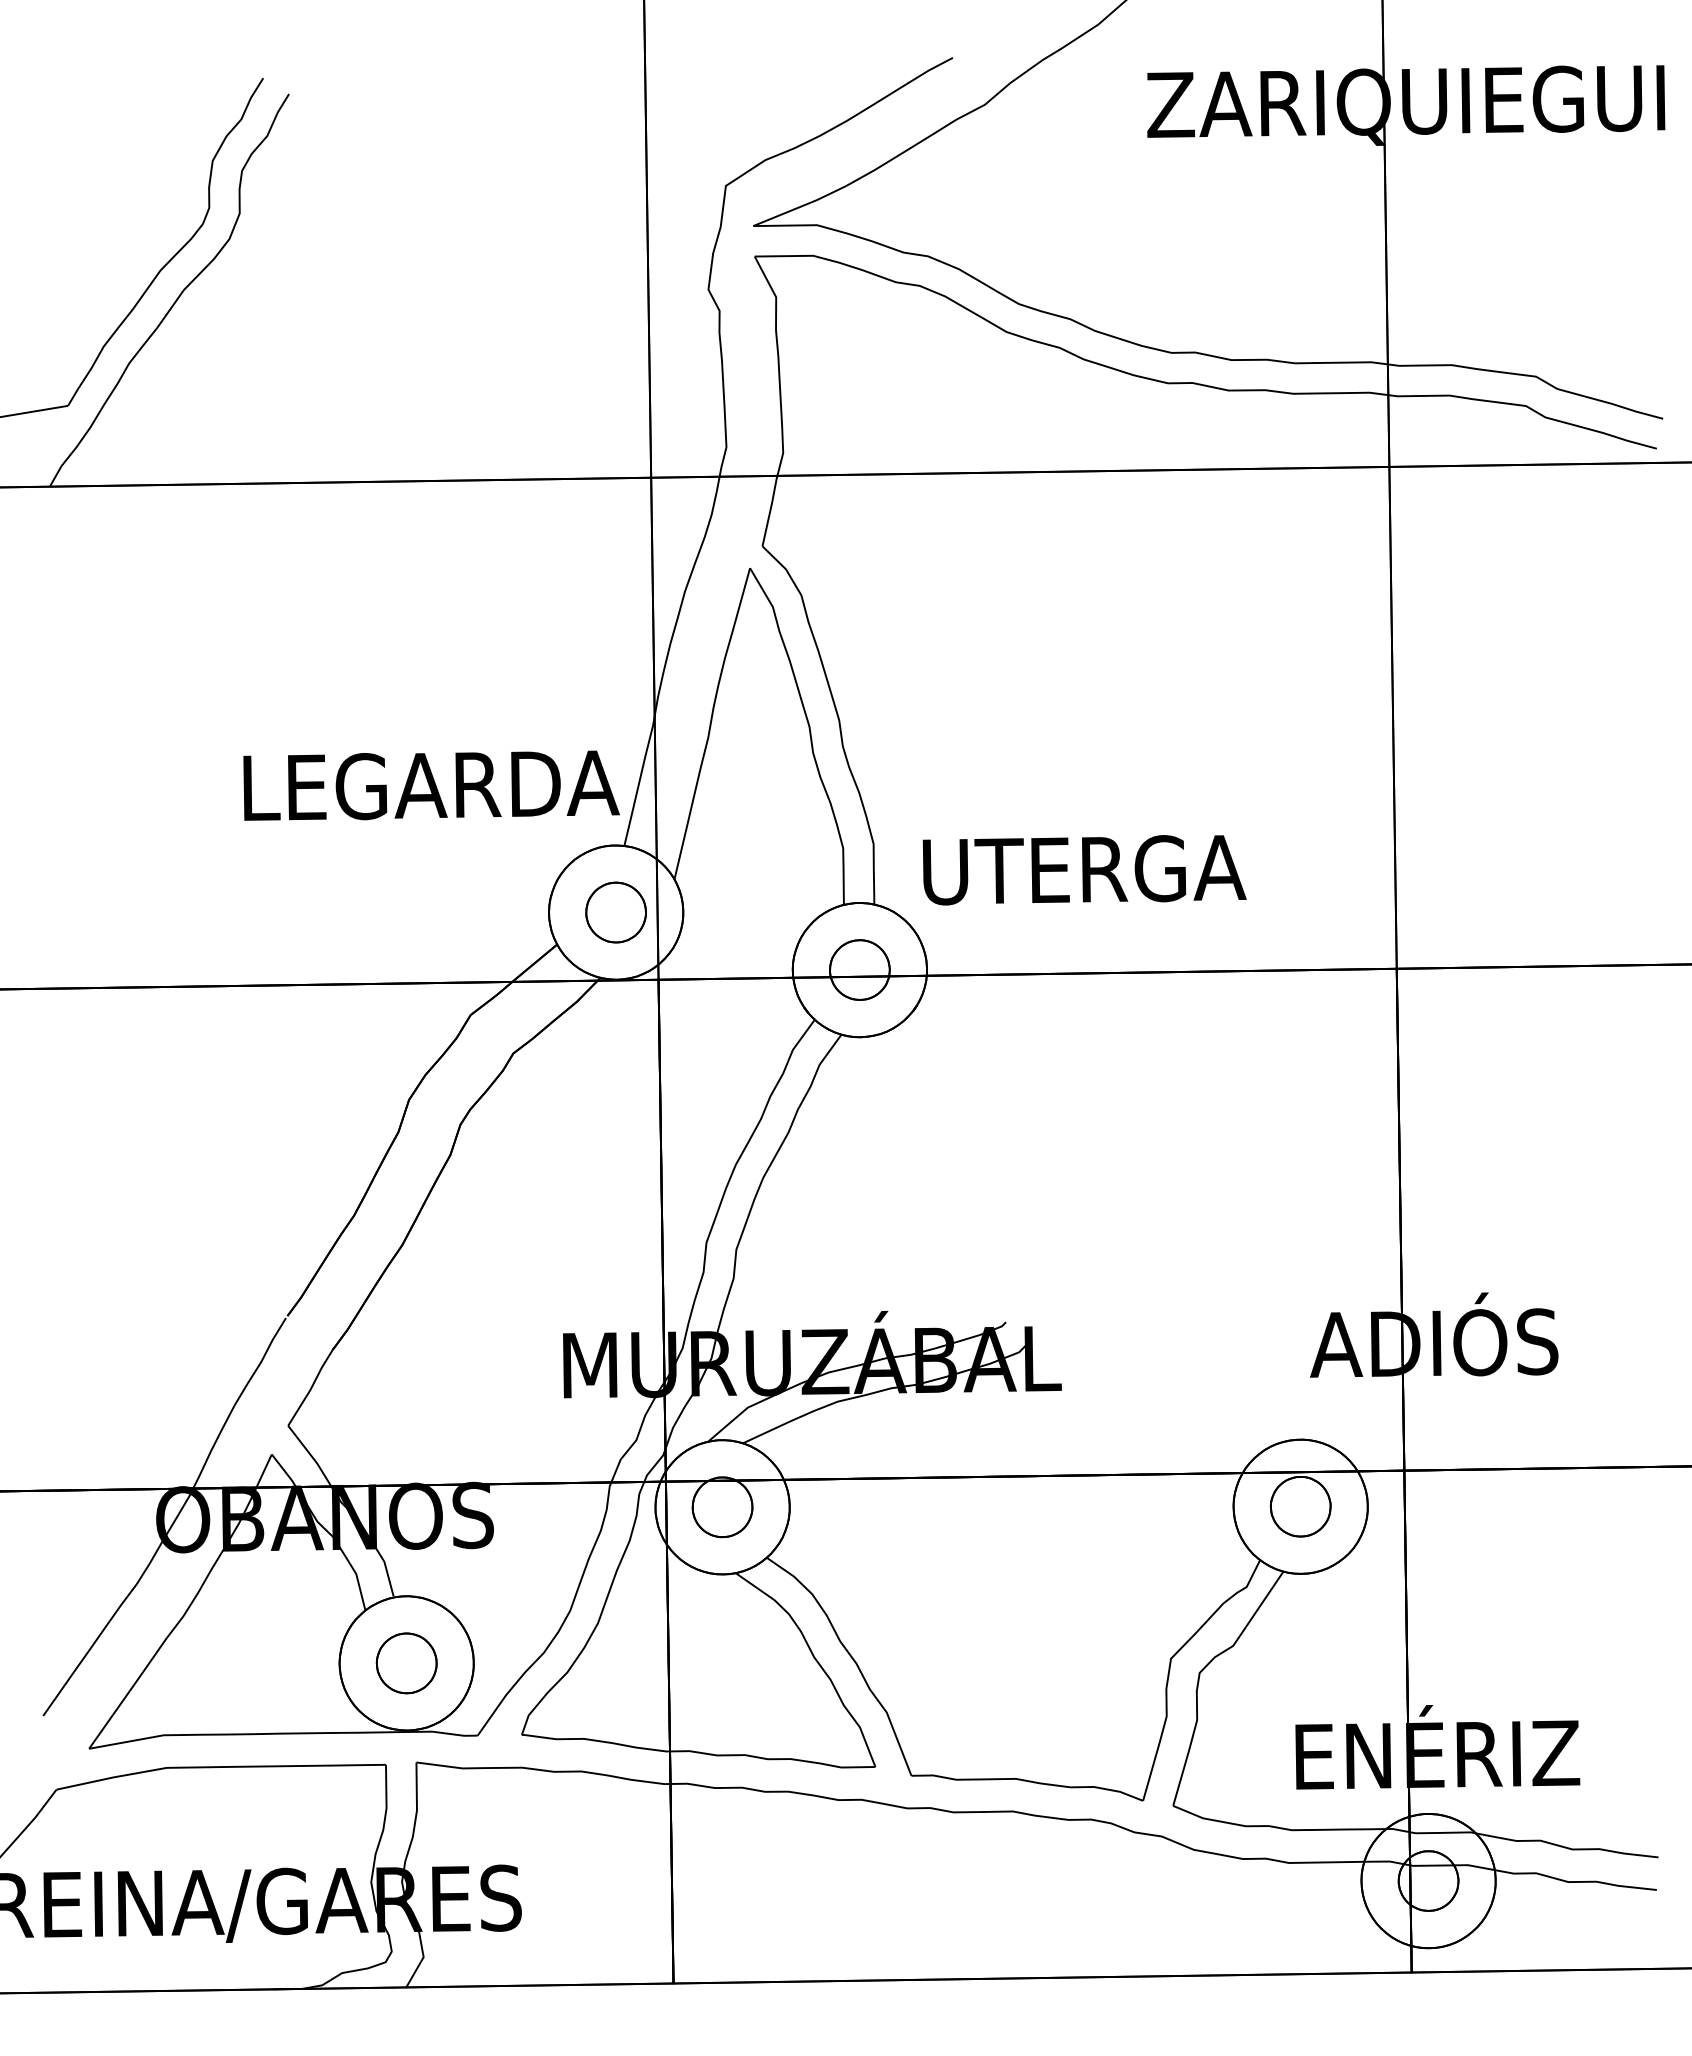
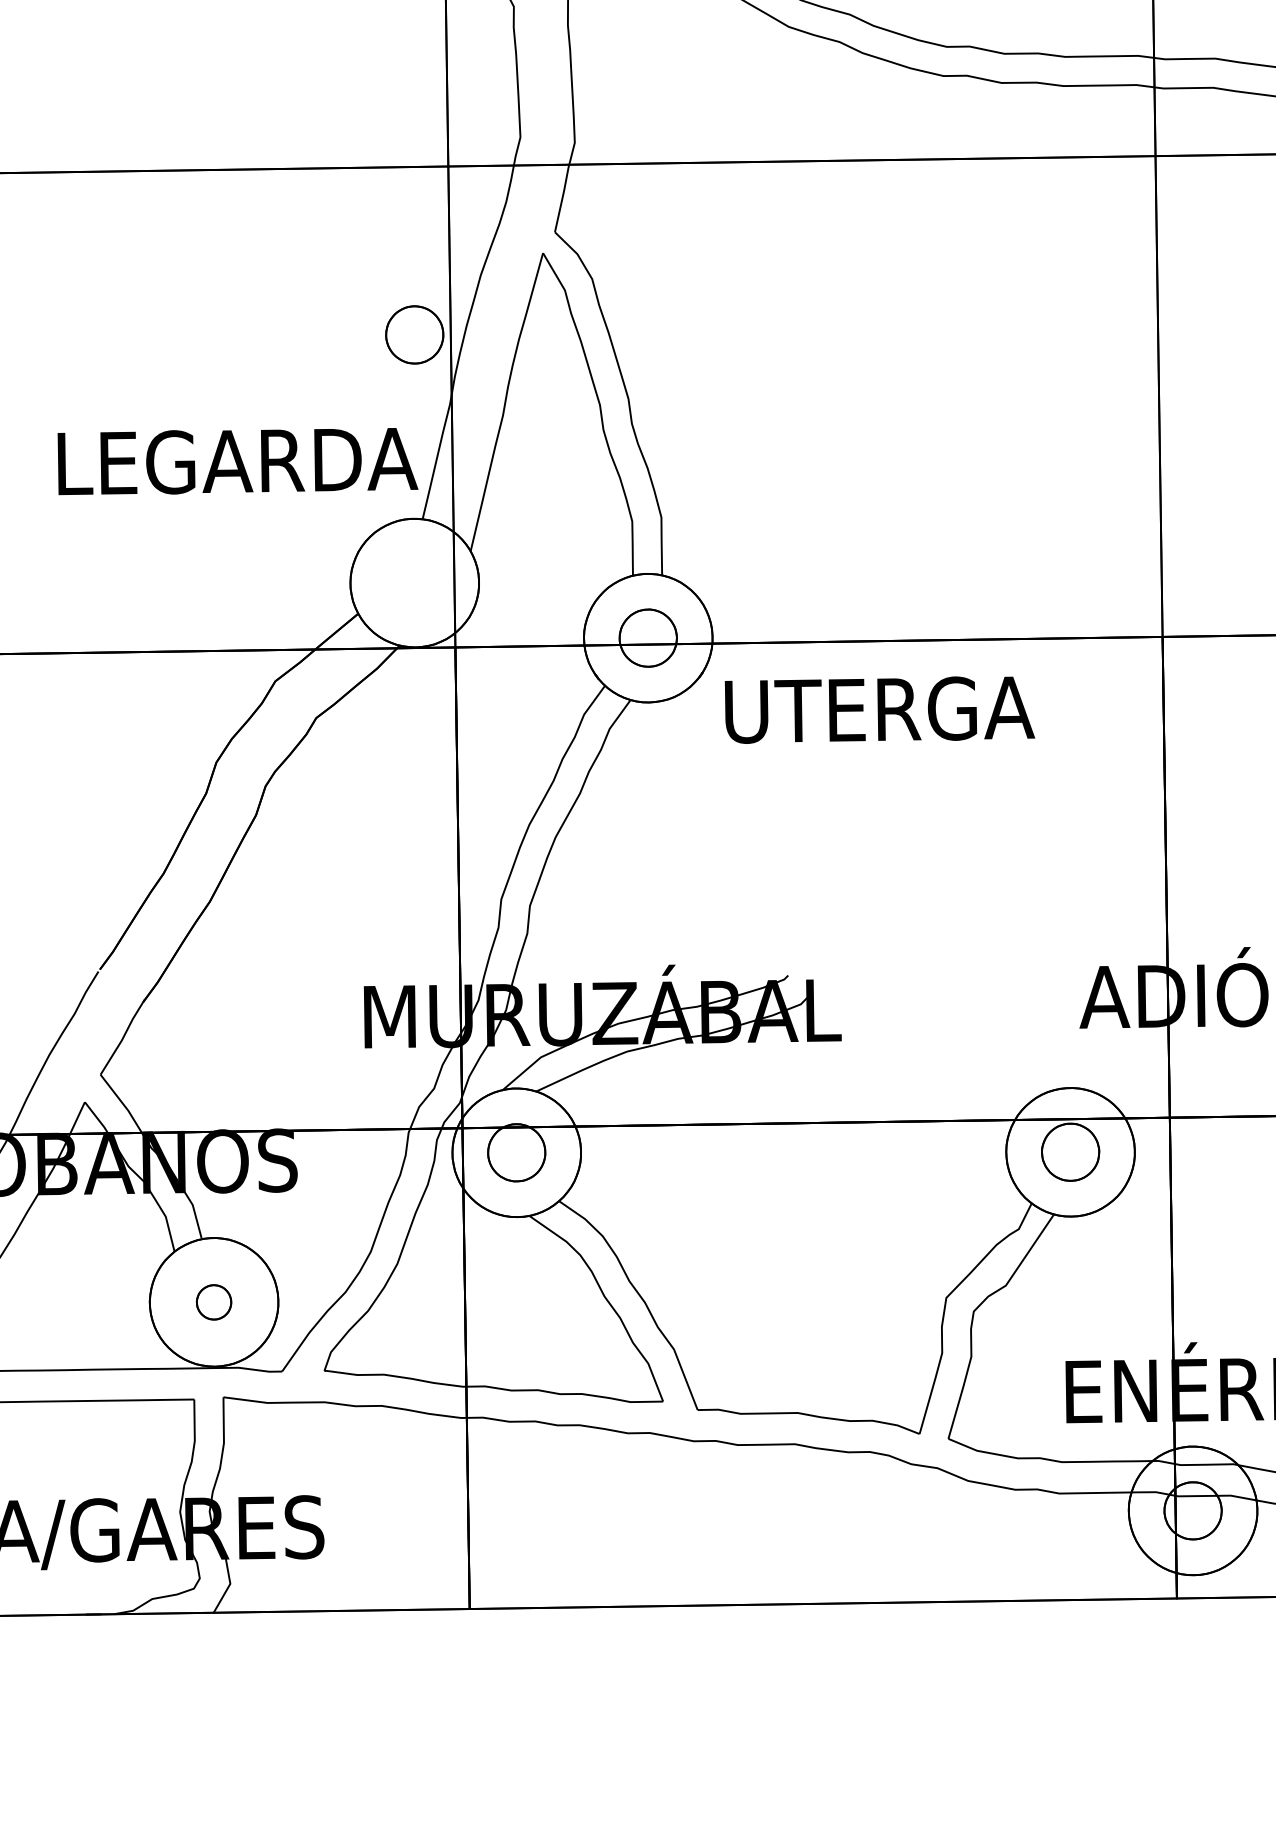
text: (1084, 870) -> (879, 710), moved
part: (615, 912) -> (414, 334), moved
part: (406, 1663) -> (213, 1302), size x0.6

